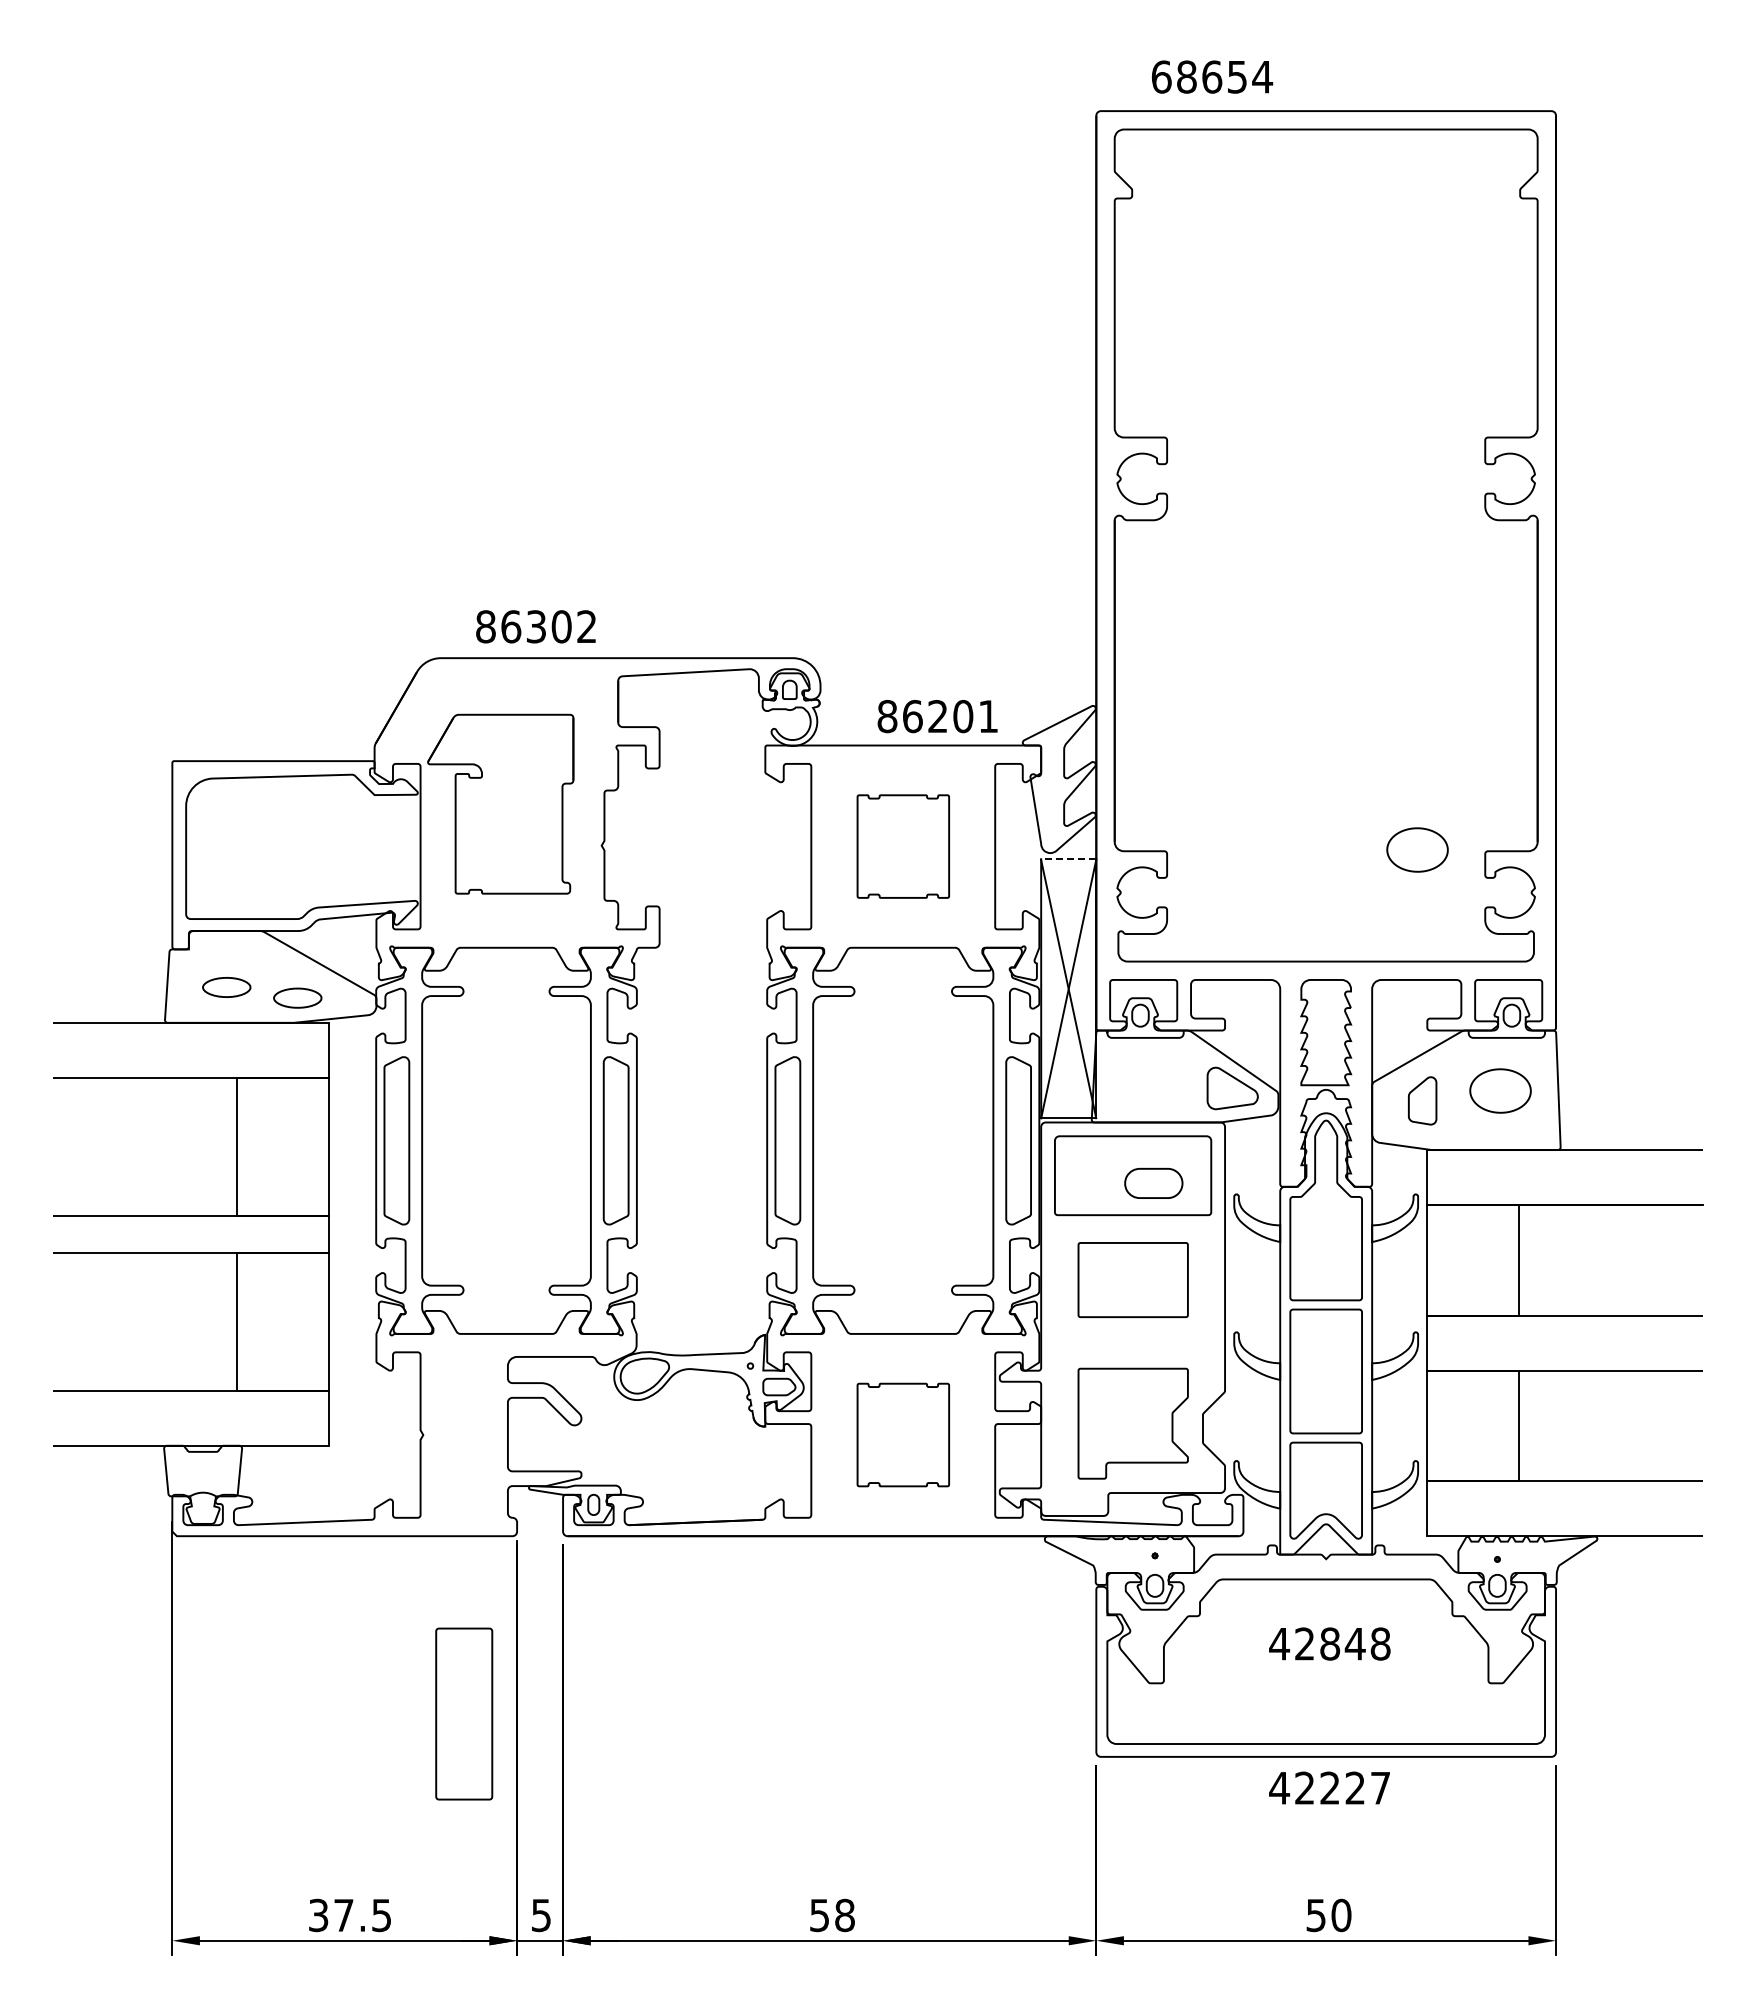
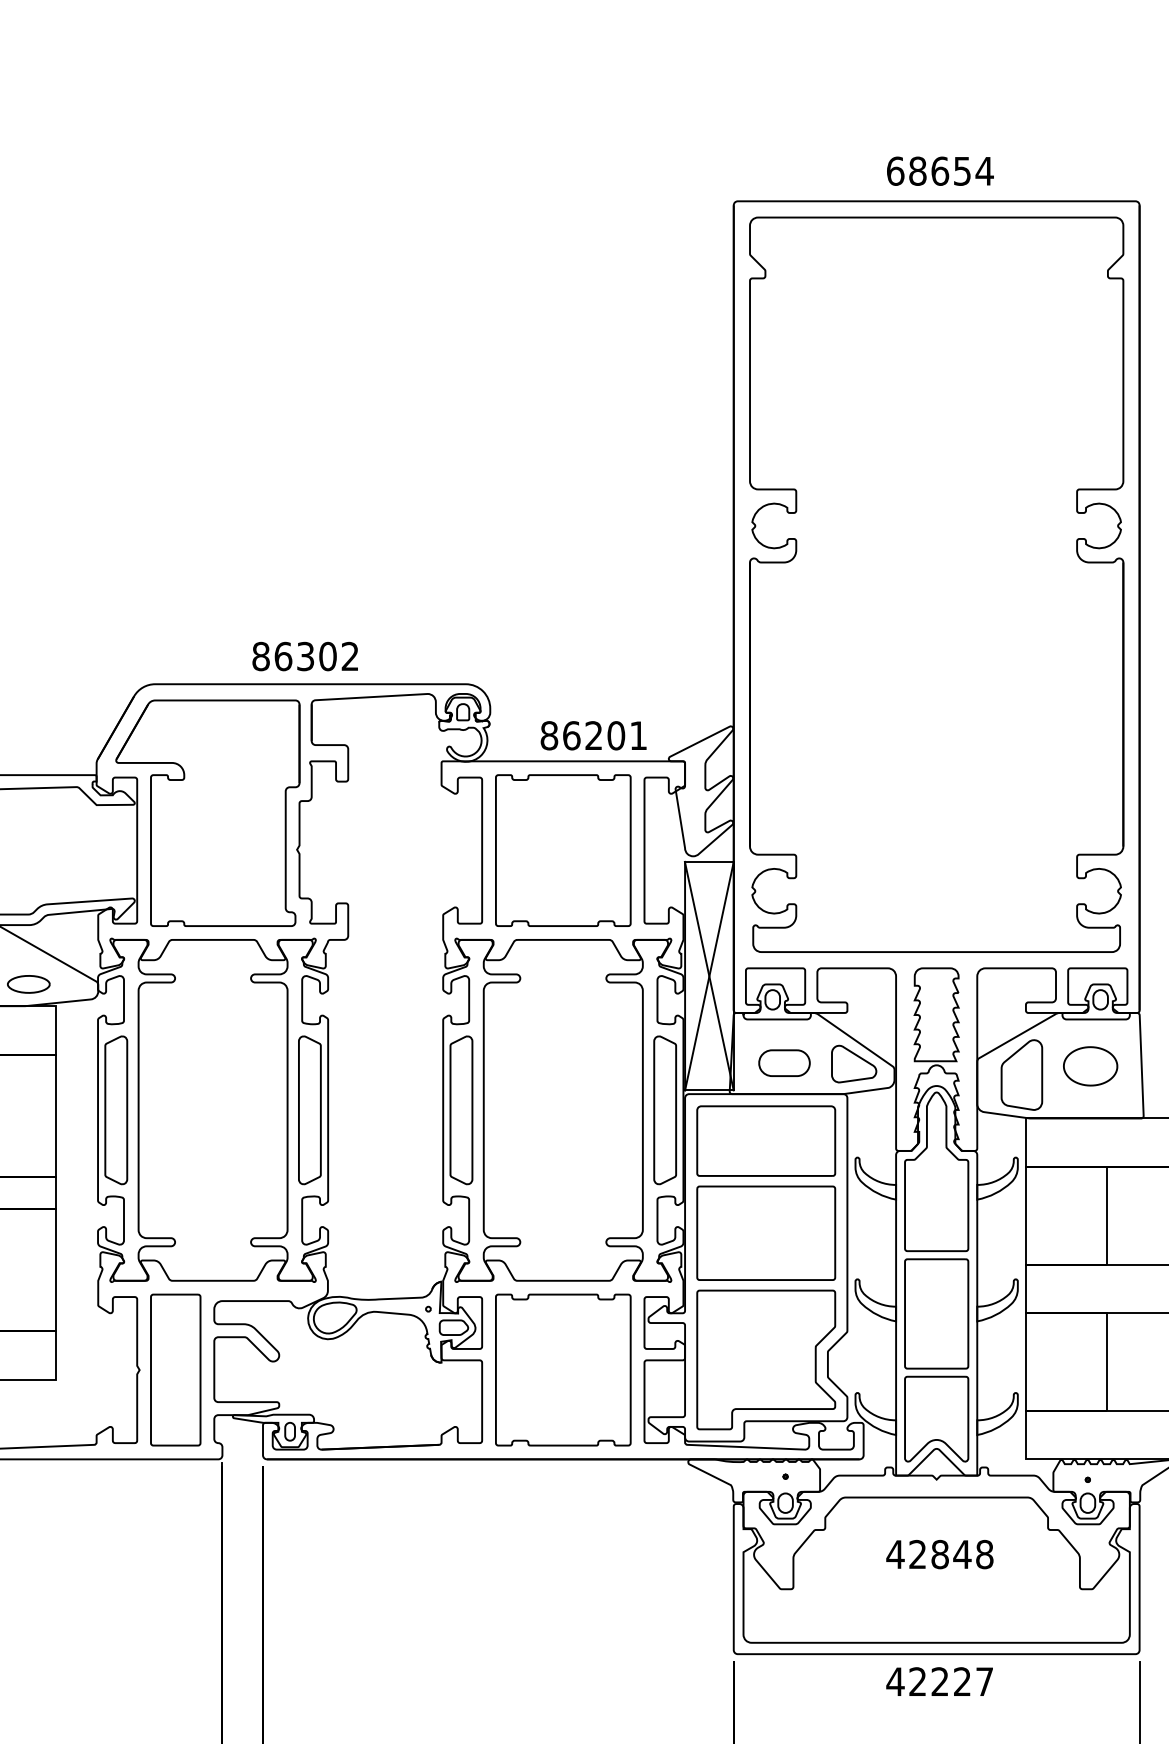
text: (1212, 76) -> (940, 170), moved
text: (535, 626) -> (304, 656), moved
part: (500, 803) -> (207, 812), size x1.43
part: (903, 846) -> (563, 850), size x1.67
part: (1417, 849) -> (1017, 853), removed
line: (1068, 859) -> (709, 861), dashed -> solid
part: (1422, 1100) -> (1021, 1074), size x1.67
part: (1153, 1182) -> (784, 1062), moved
part: (1133, 1279) -> (766, 1232), size x1.43
part: (1133, 1423) -> (766, 1359), size x1.43
part: (903, 1434) -> (563, 1369), size x1.67
part: (464, 1713) -> (175, 1369), moved

